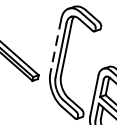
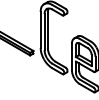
line: (55, 46) -> (40, 30), dashed -> solid

